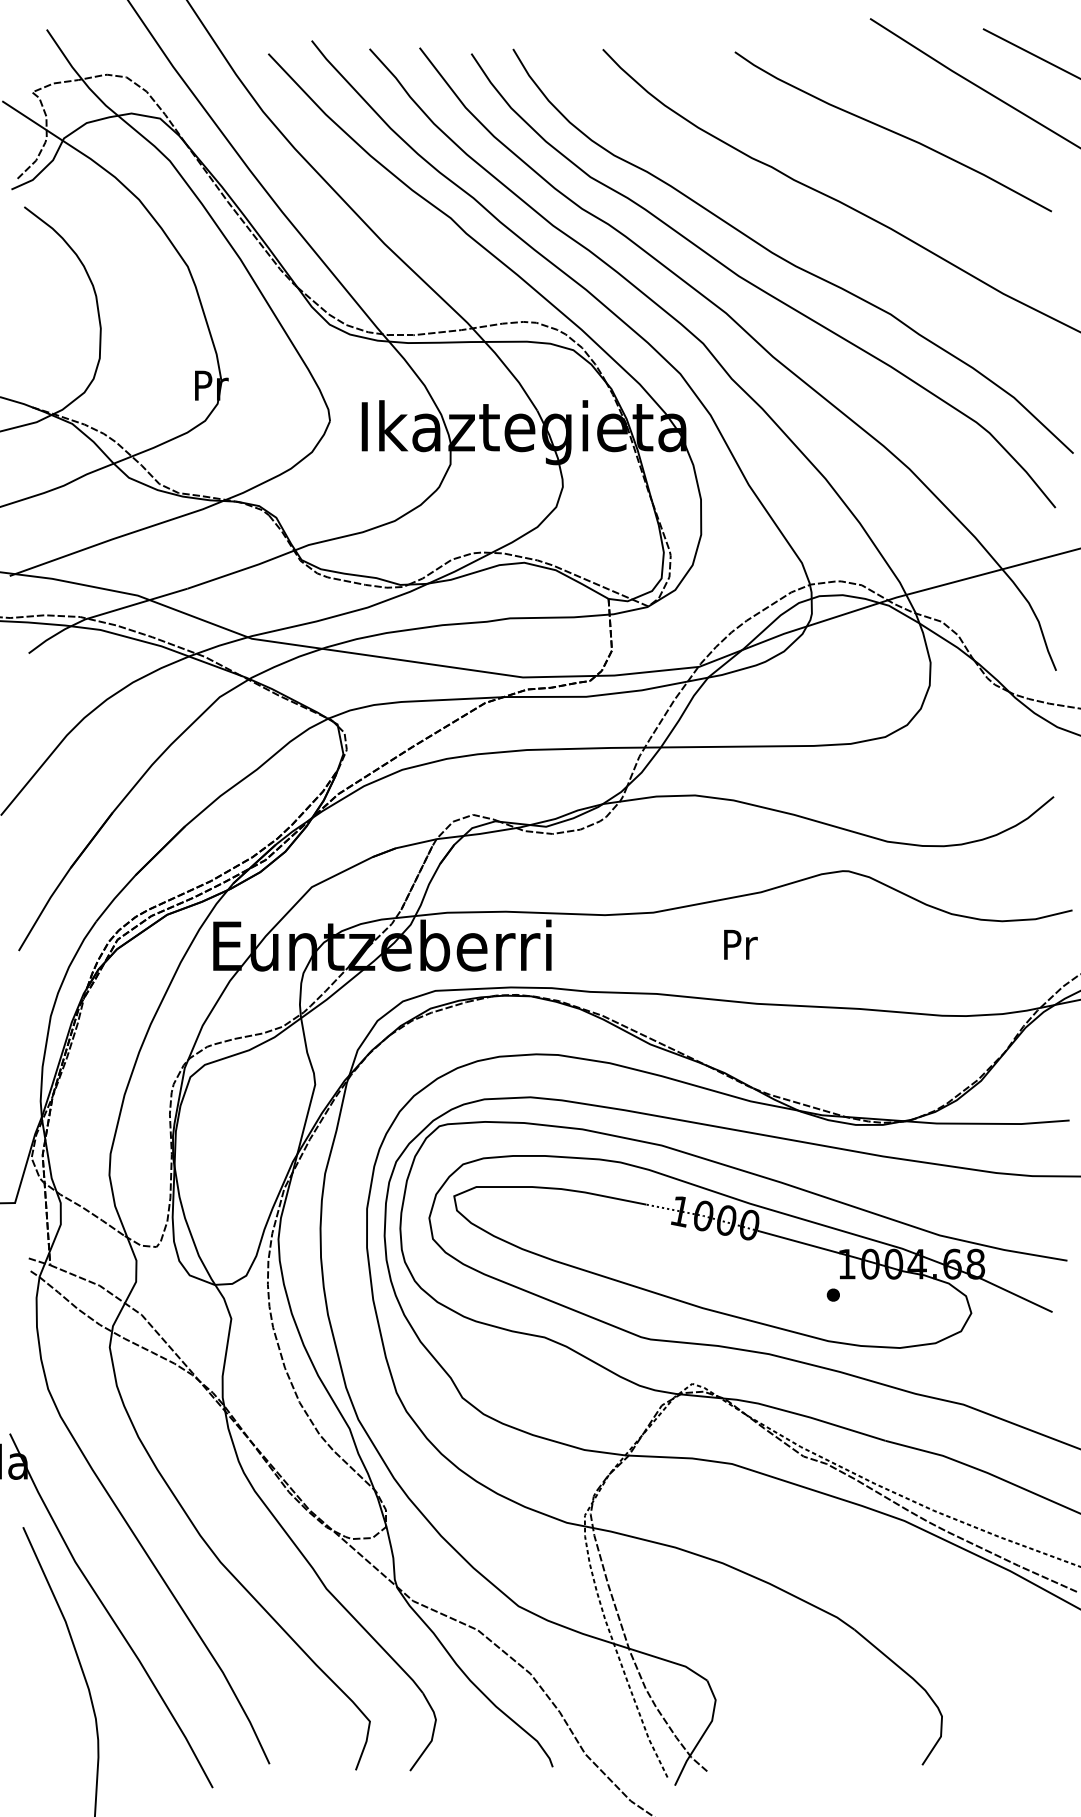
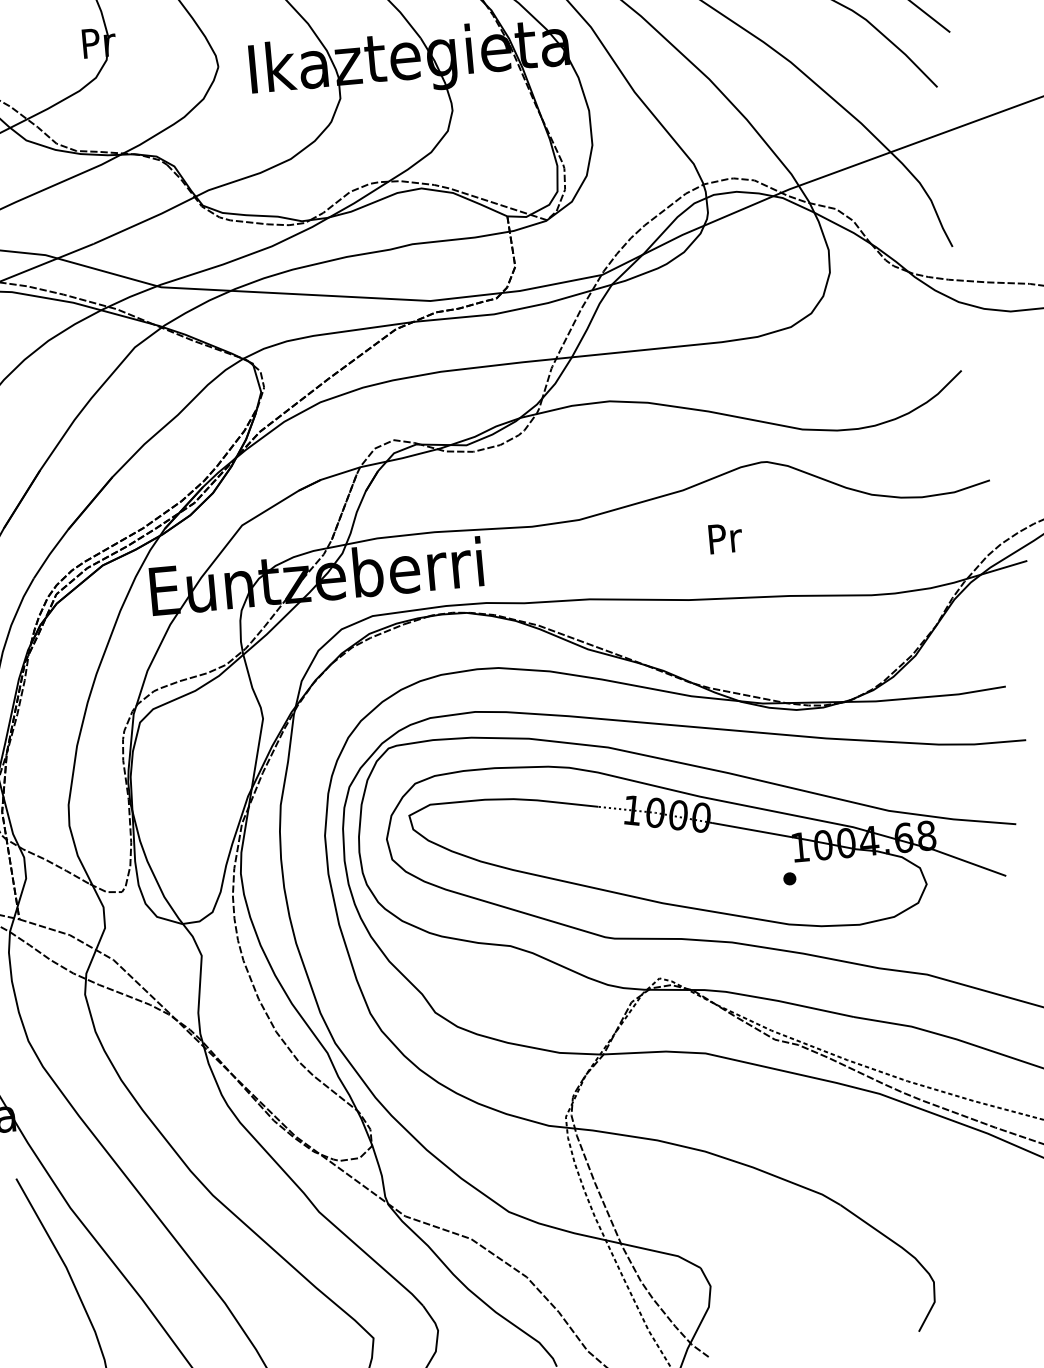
text: (740, 944) -> (725, 538), moved

